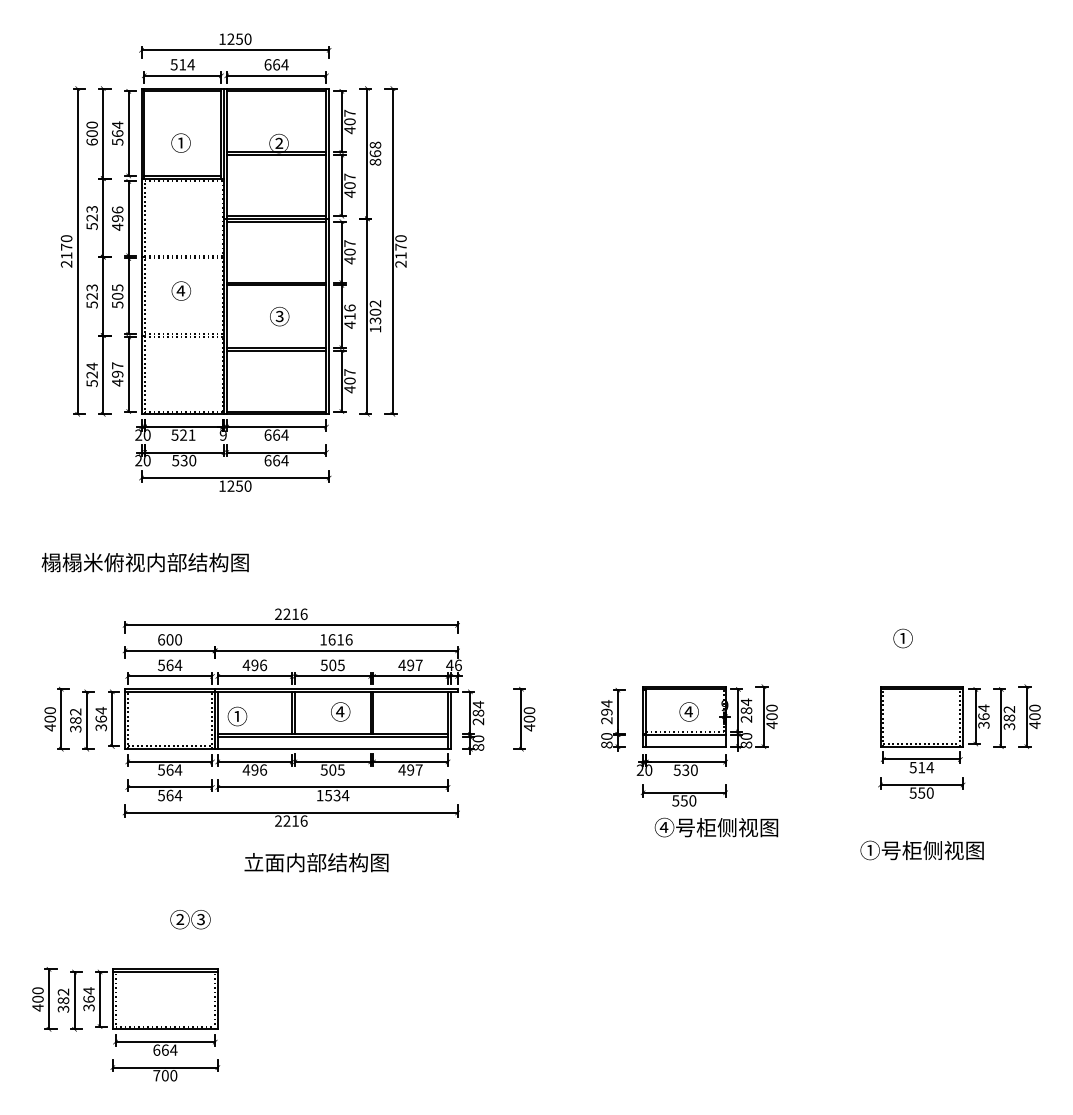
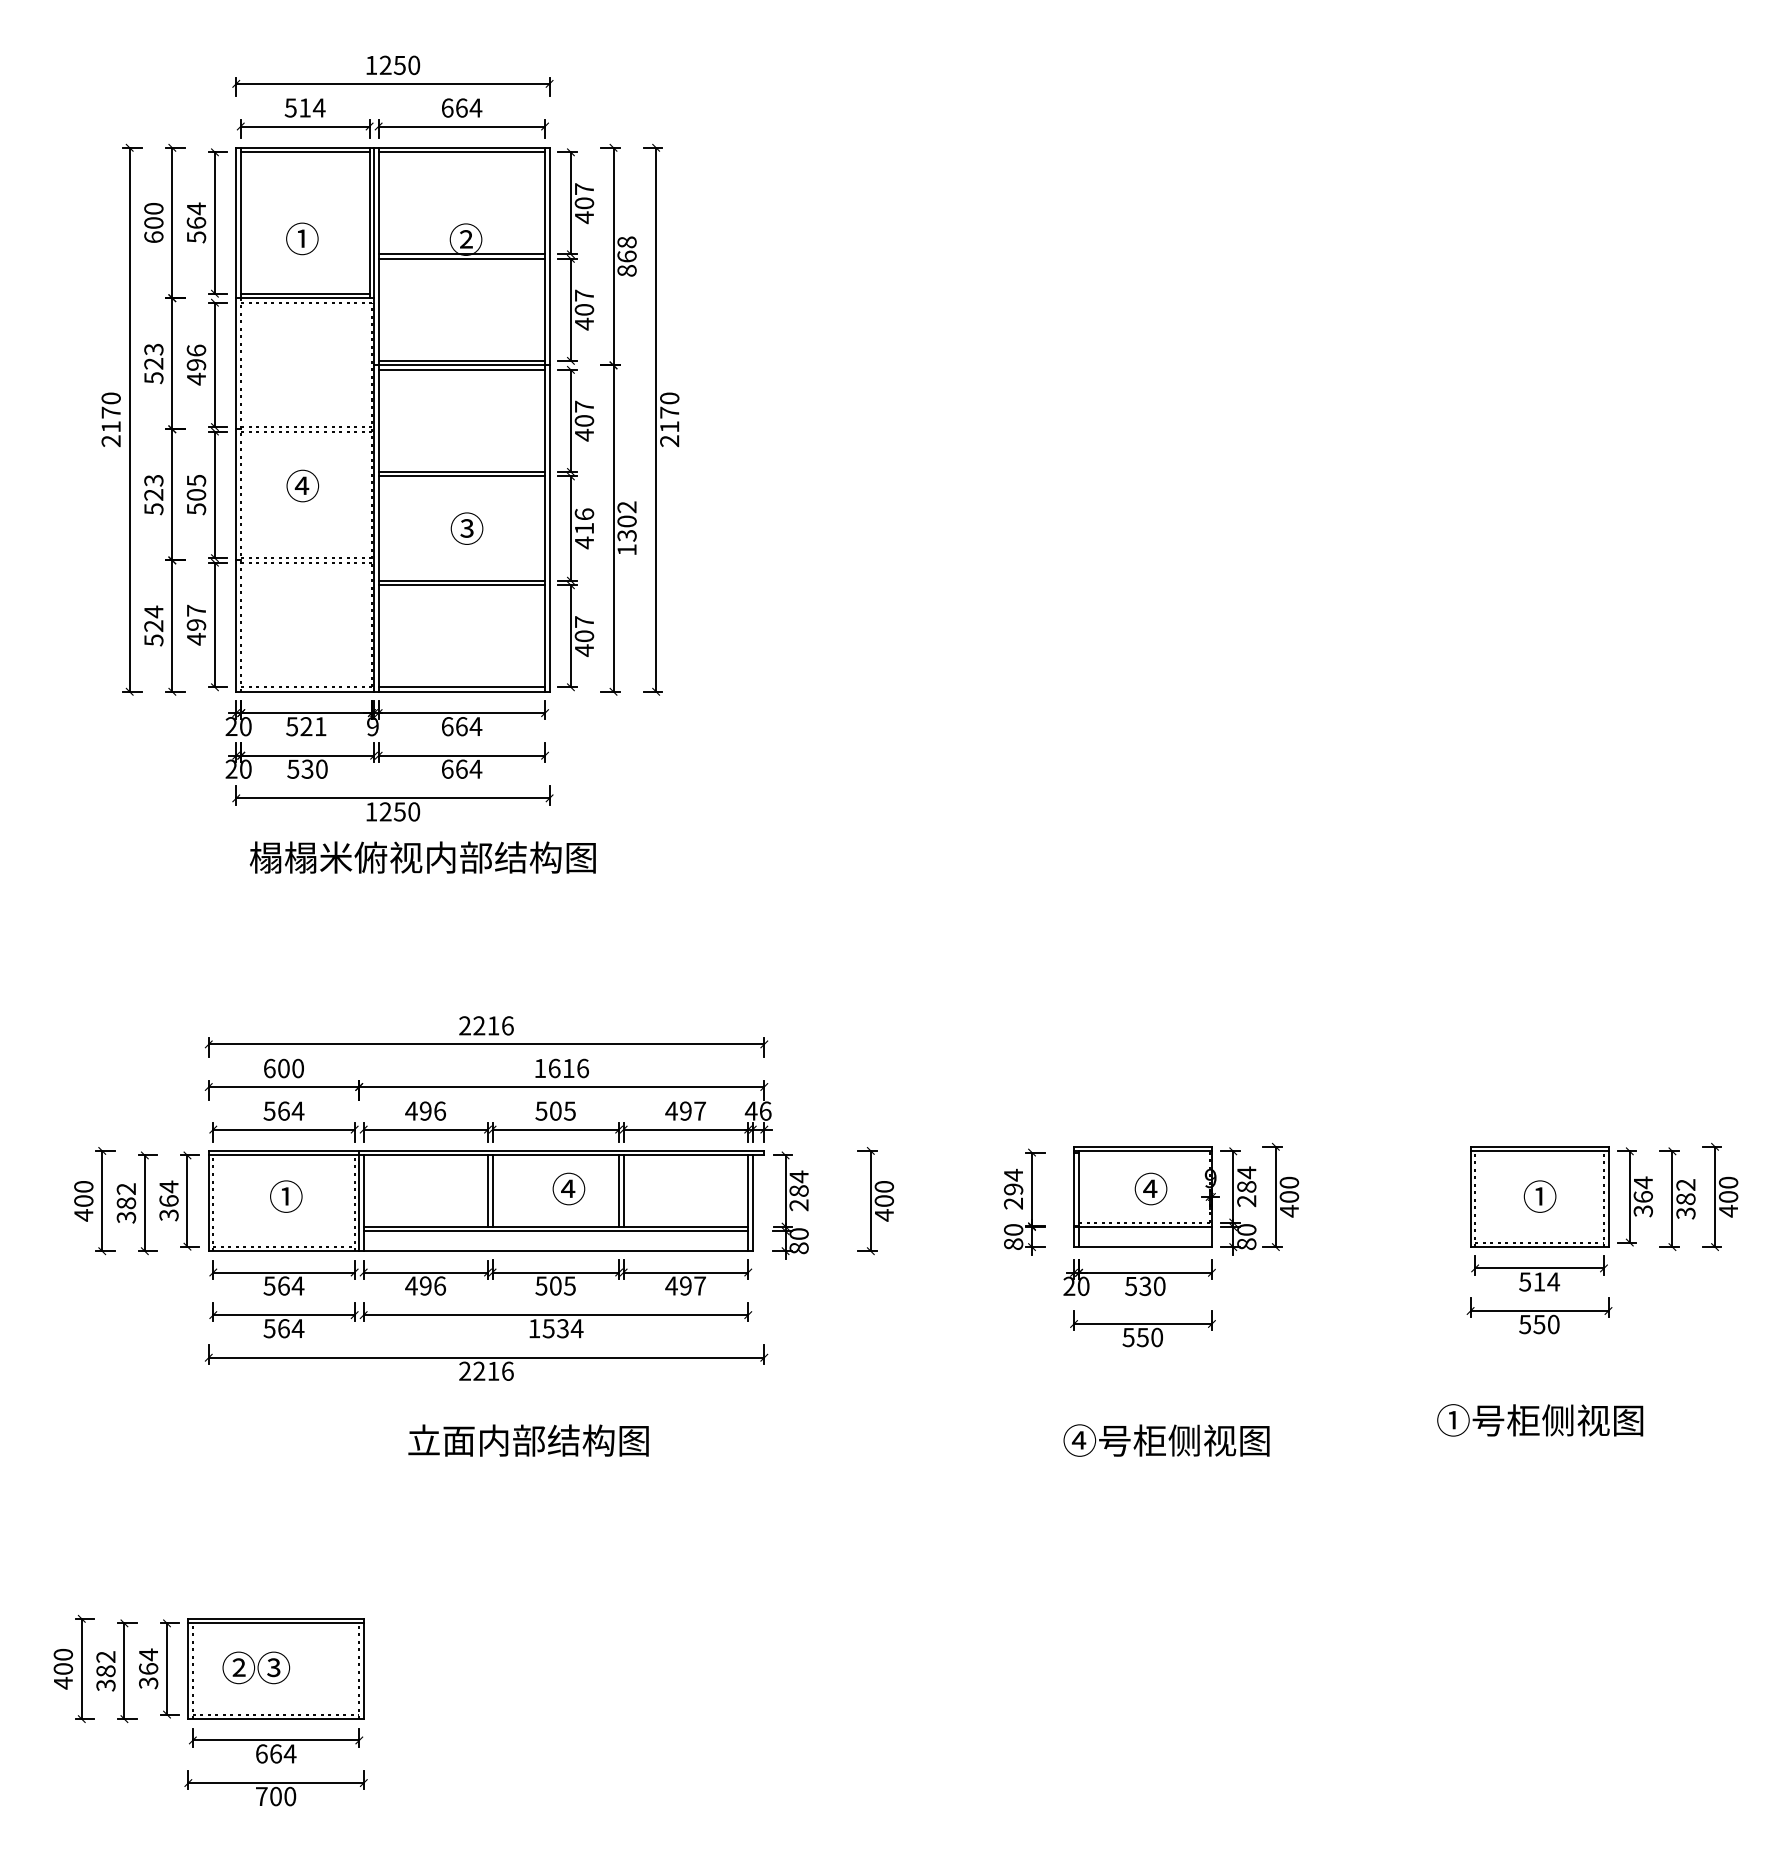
text: (144, 562) -> (421, 857), moved
text: (902, 638) -> (1539, 1196), moved
text: (237, 716) -> (286, 1196), moved
text: (716, 827) -> (1166, 1440), moved
text: (190, 919) -> (256, 1667), moved

